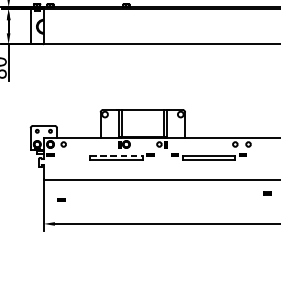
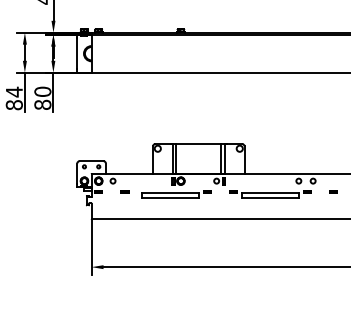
line: (116, 155) -> (170, 193), dashed -> solid
part: (267, 192) -> (333, 191), moved
part: (61, 199) -> (124, 191), moved

